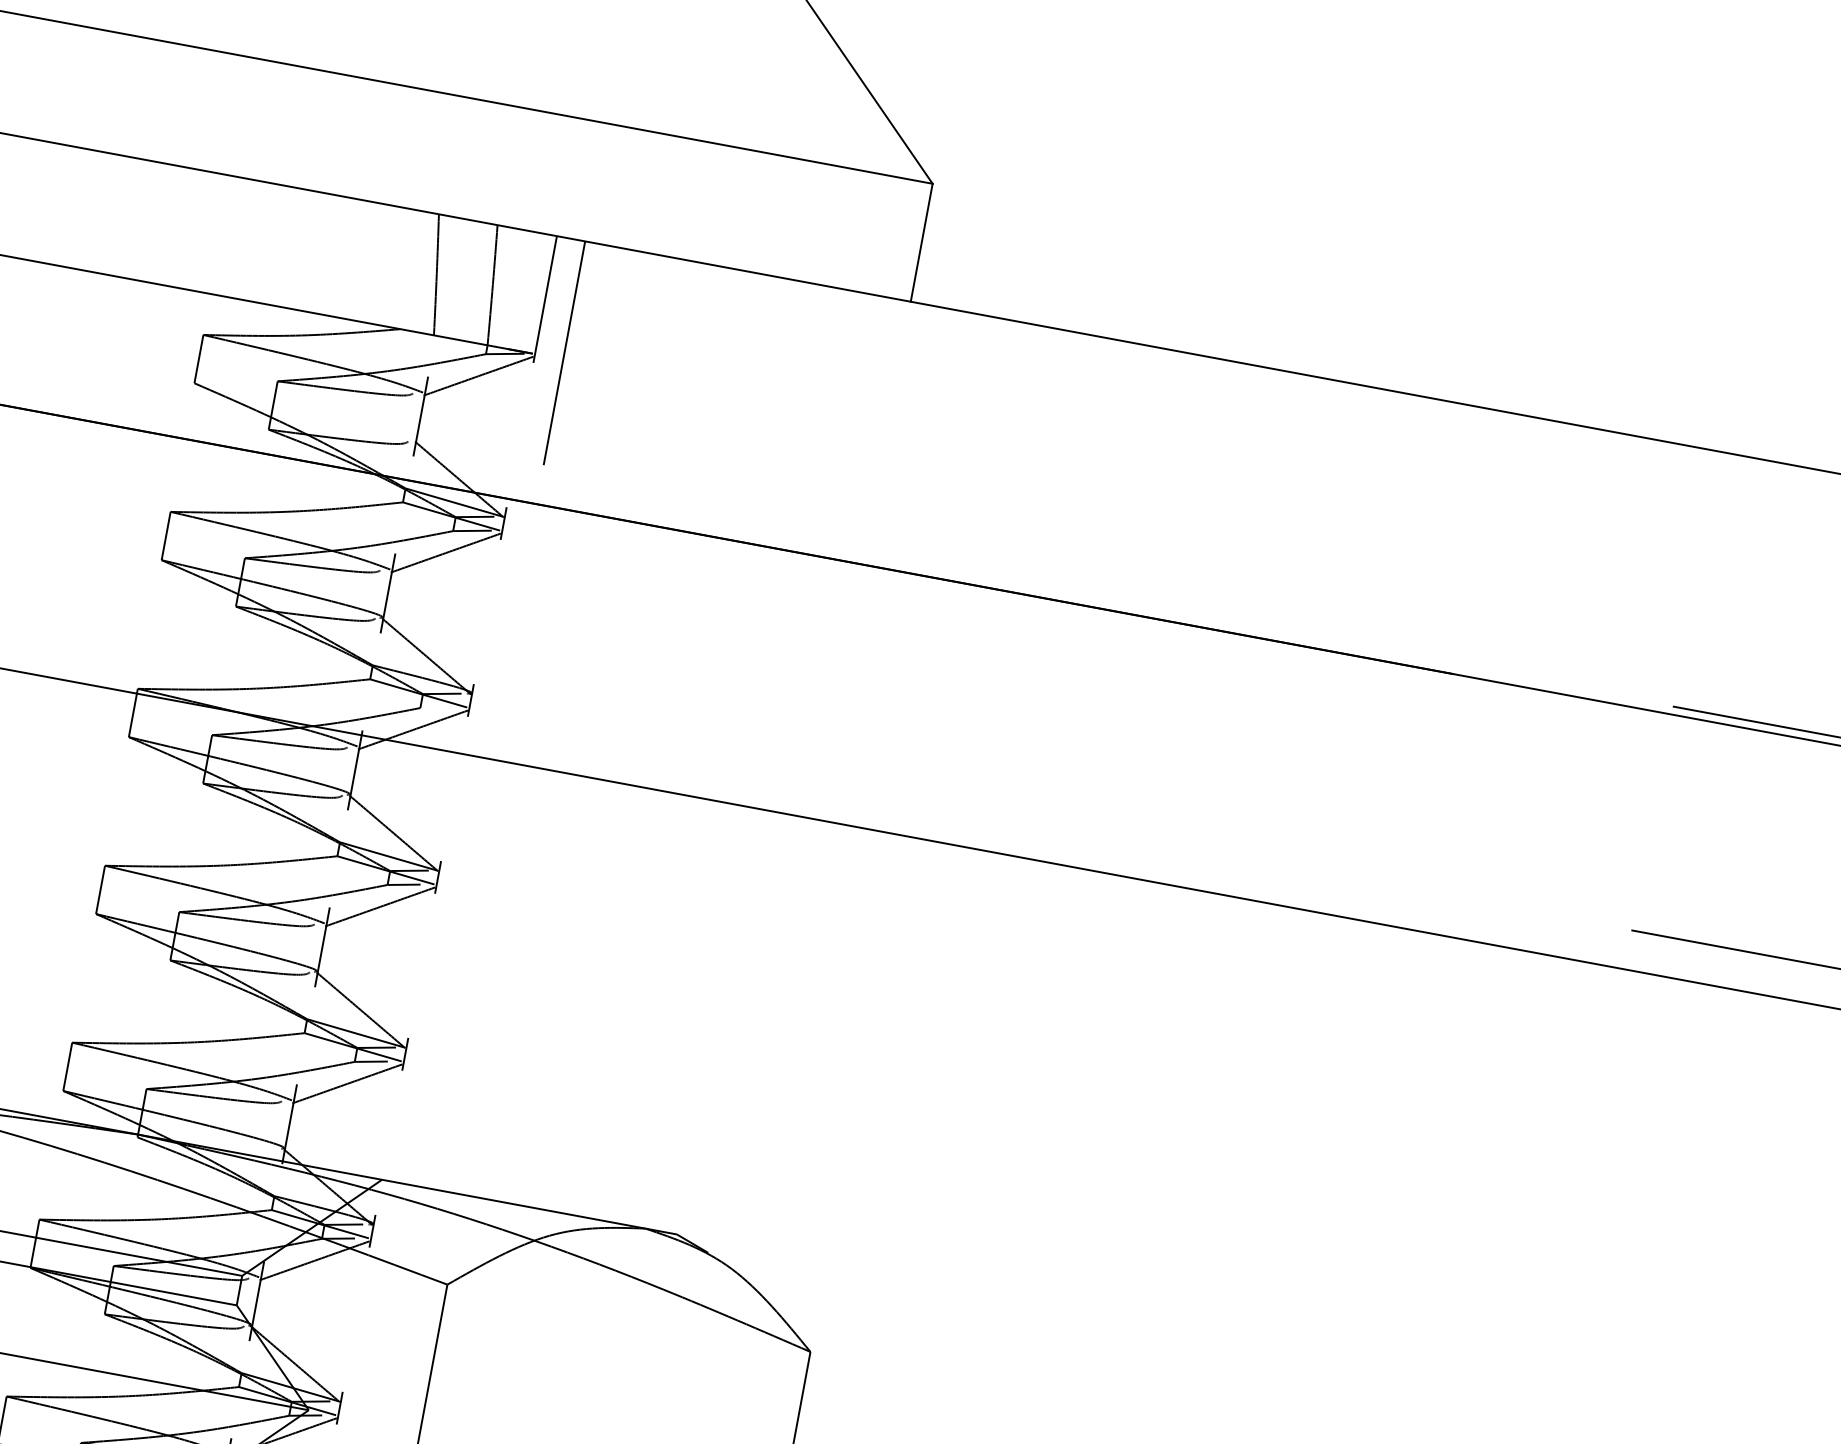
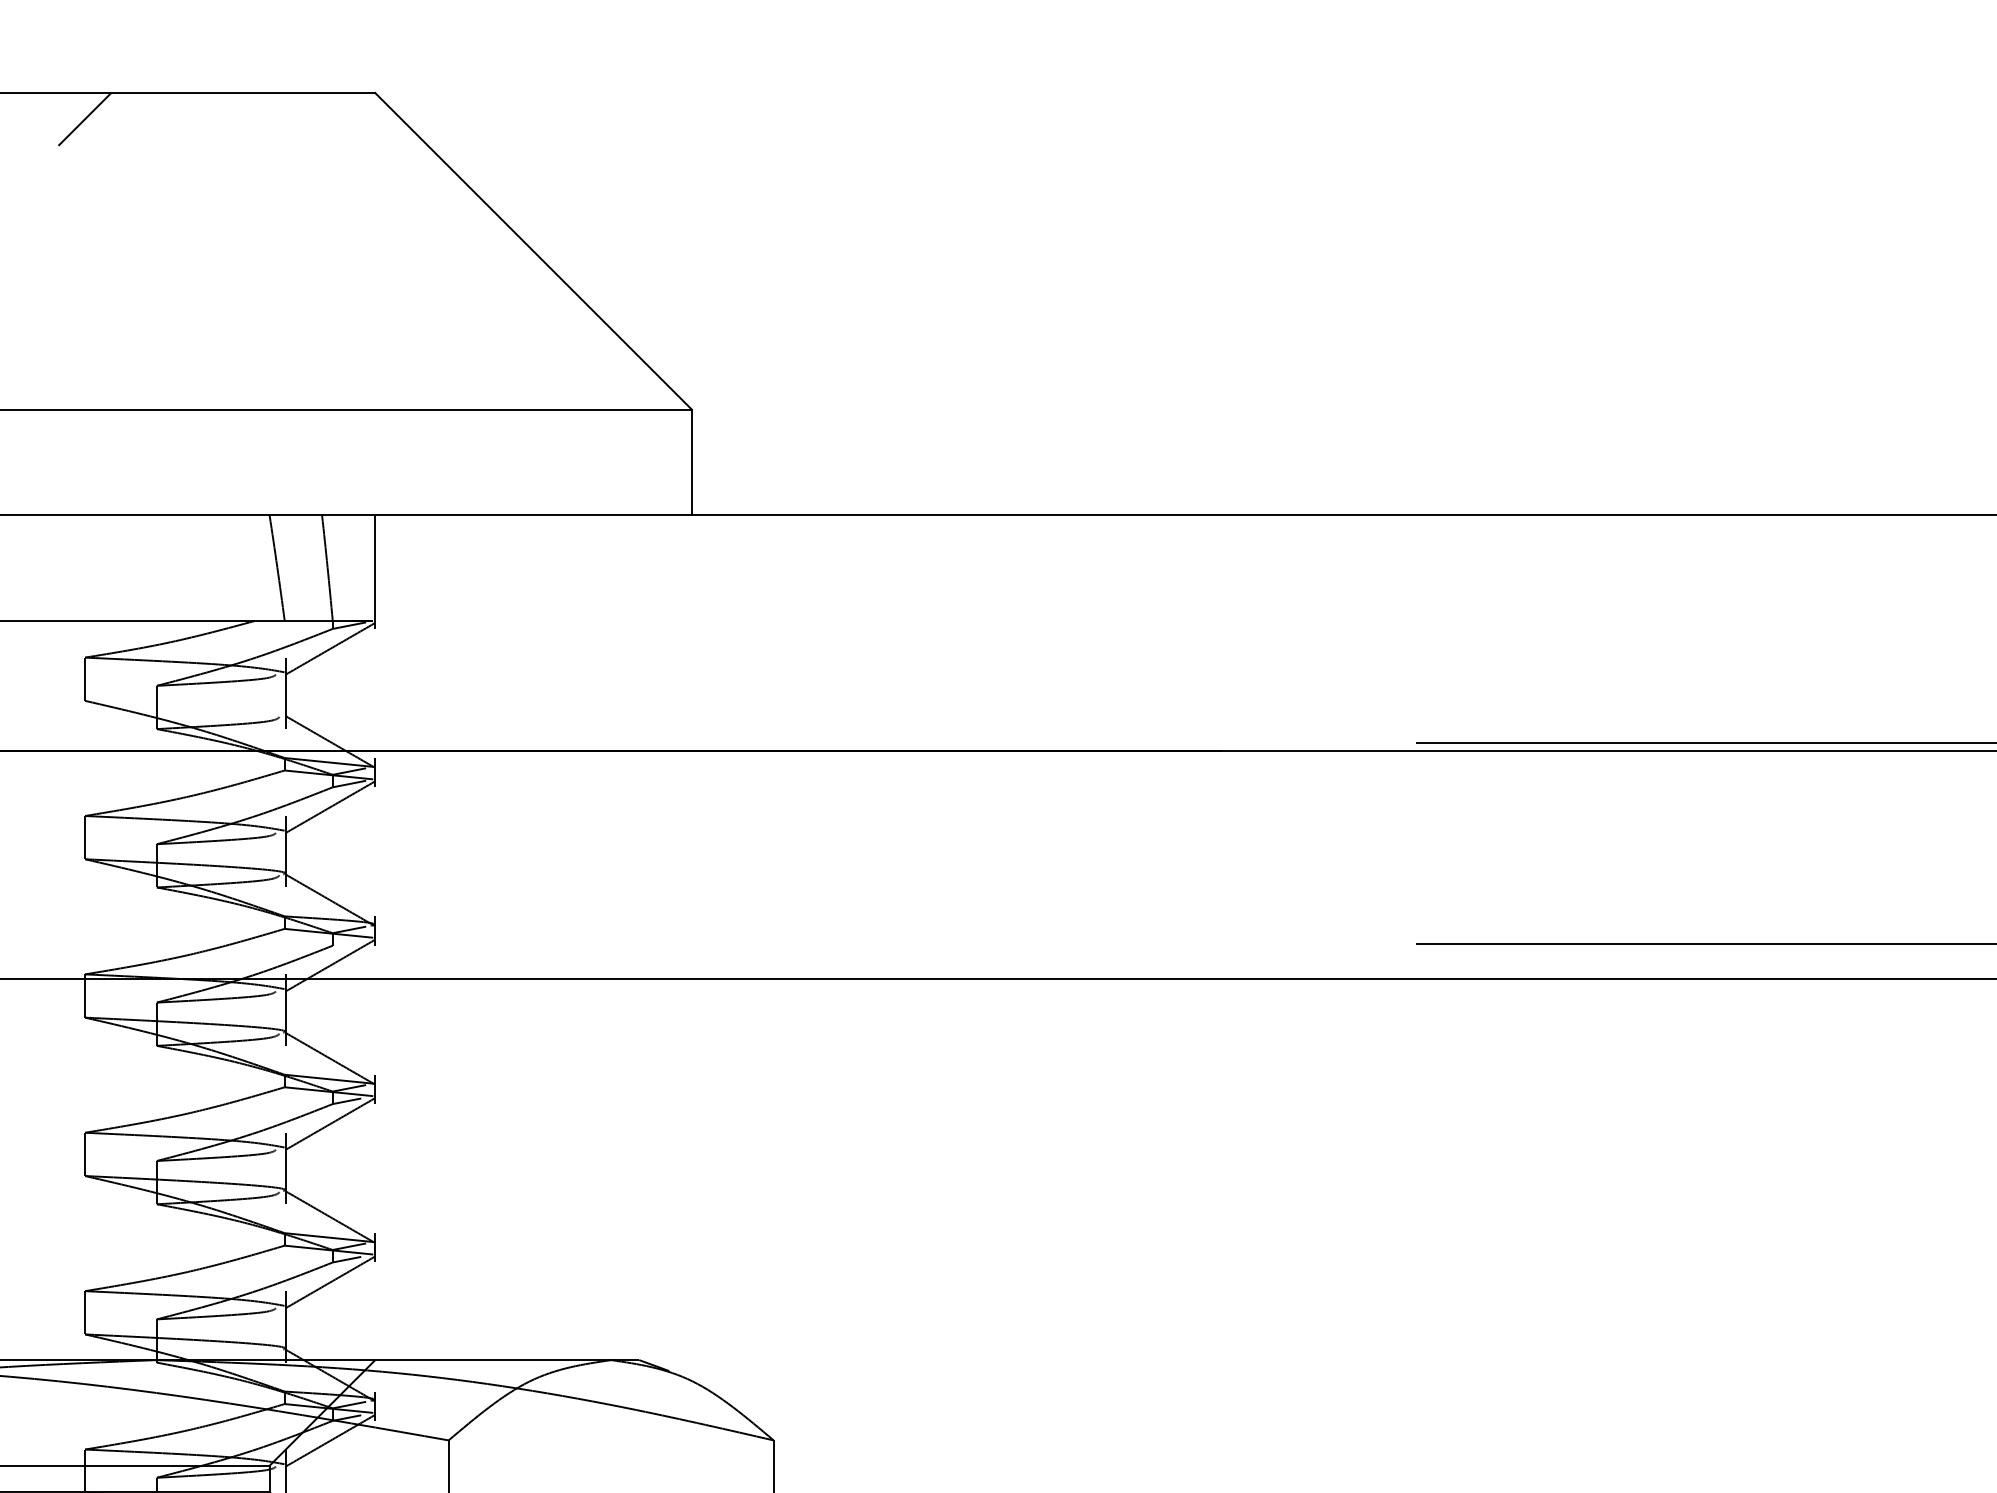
line: (564, 353) -> (400, 615), removed

